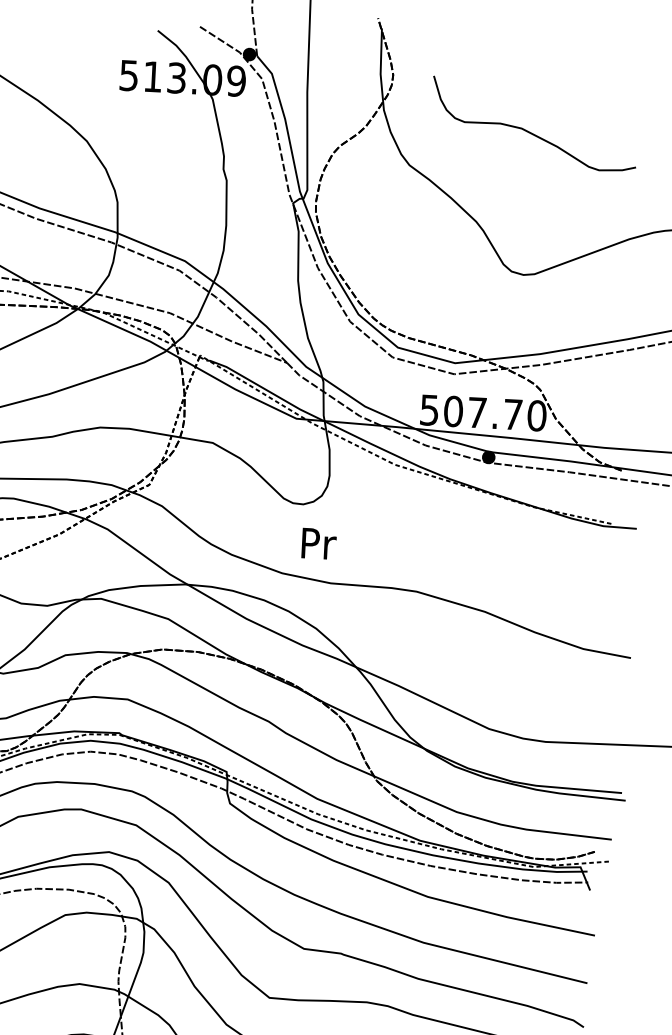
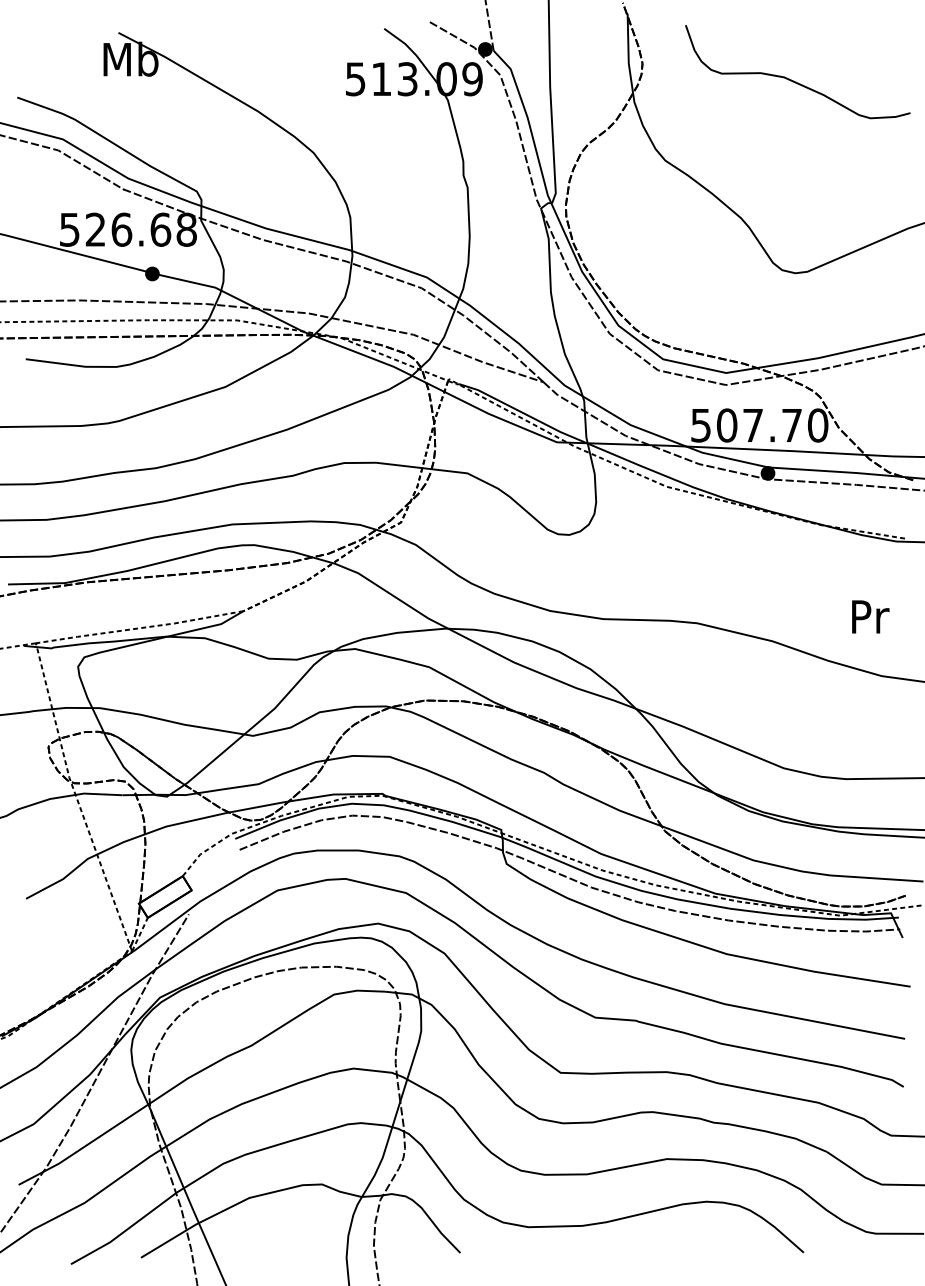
curve: (530, 131) -> (793, 80), moved
text: (318, 543) -> (870, 616), moved

